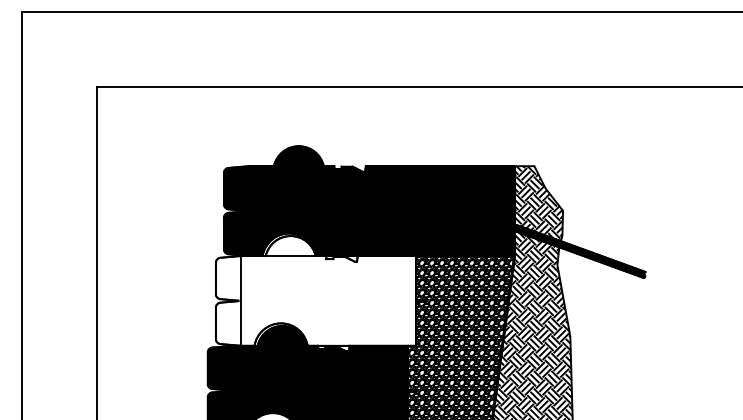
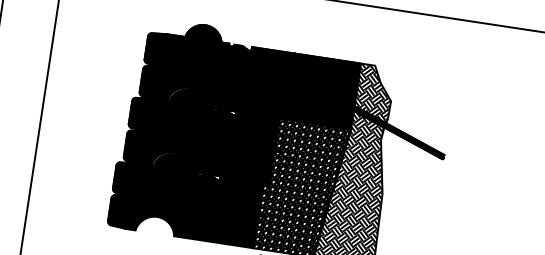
fill: (315, 290) -> (201, 132), added

